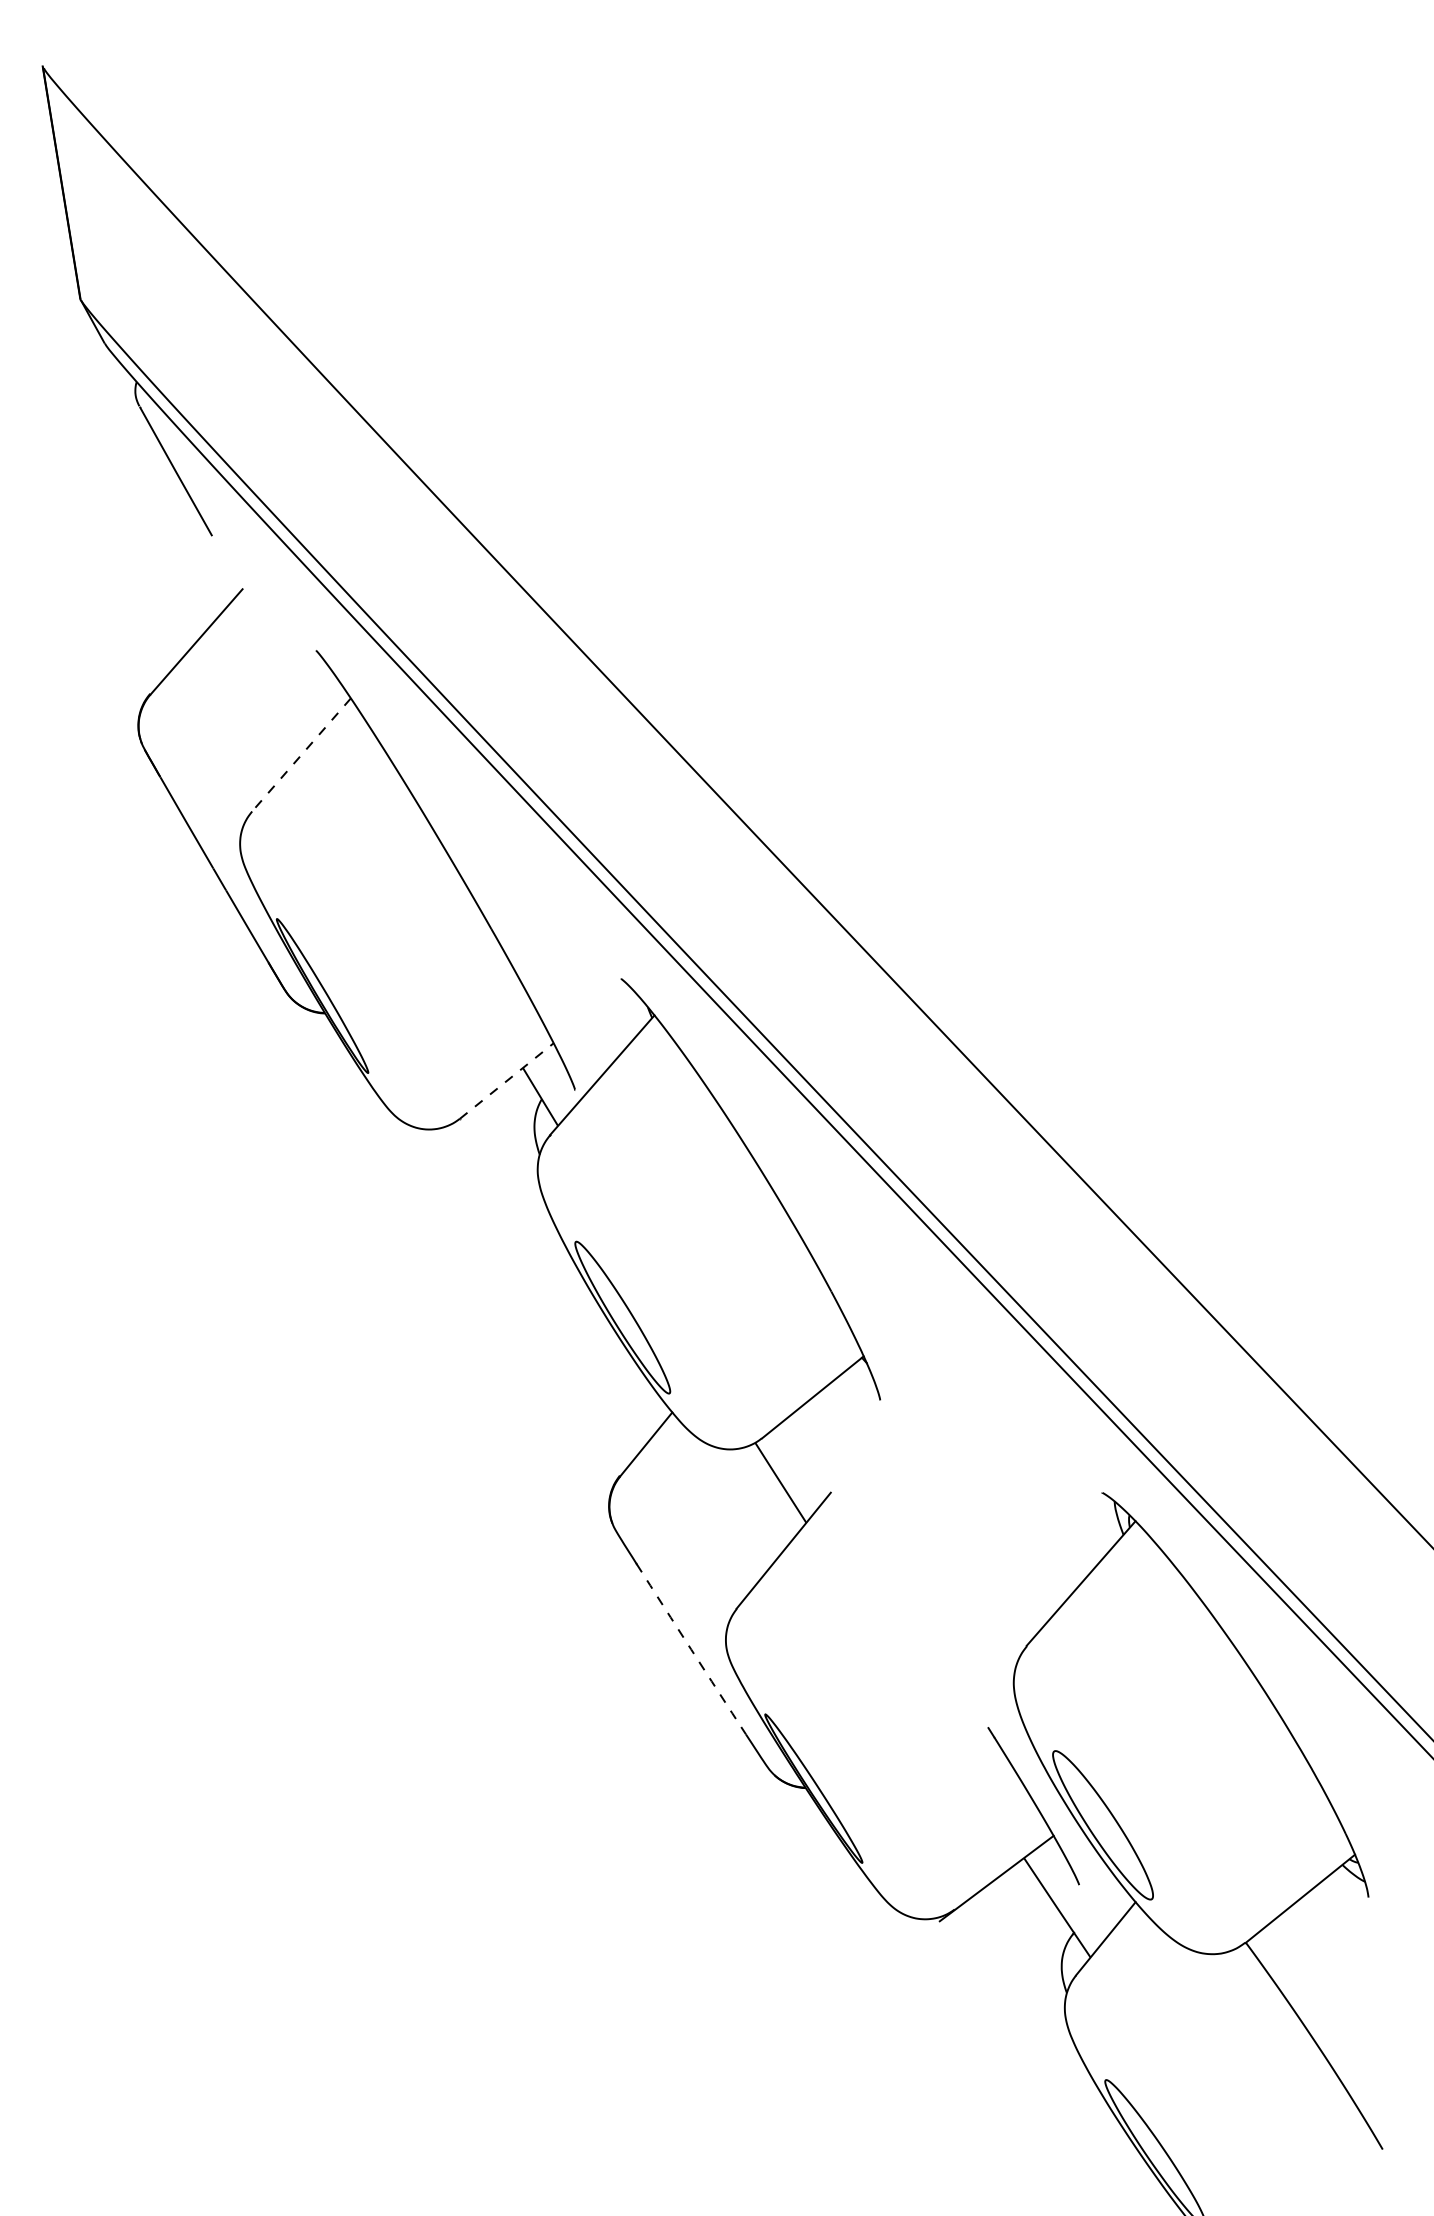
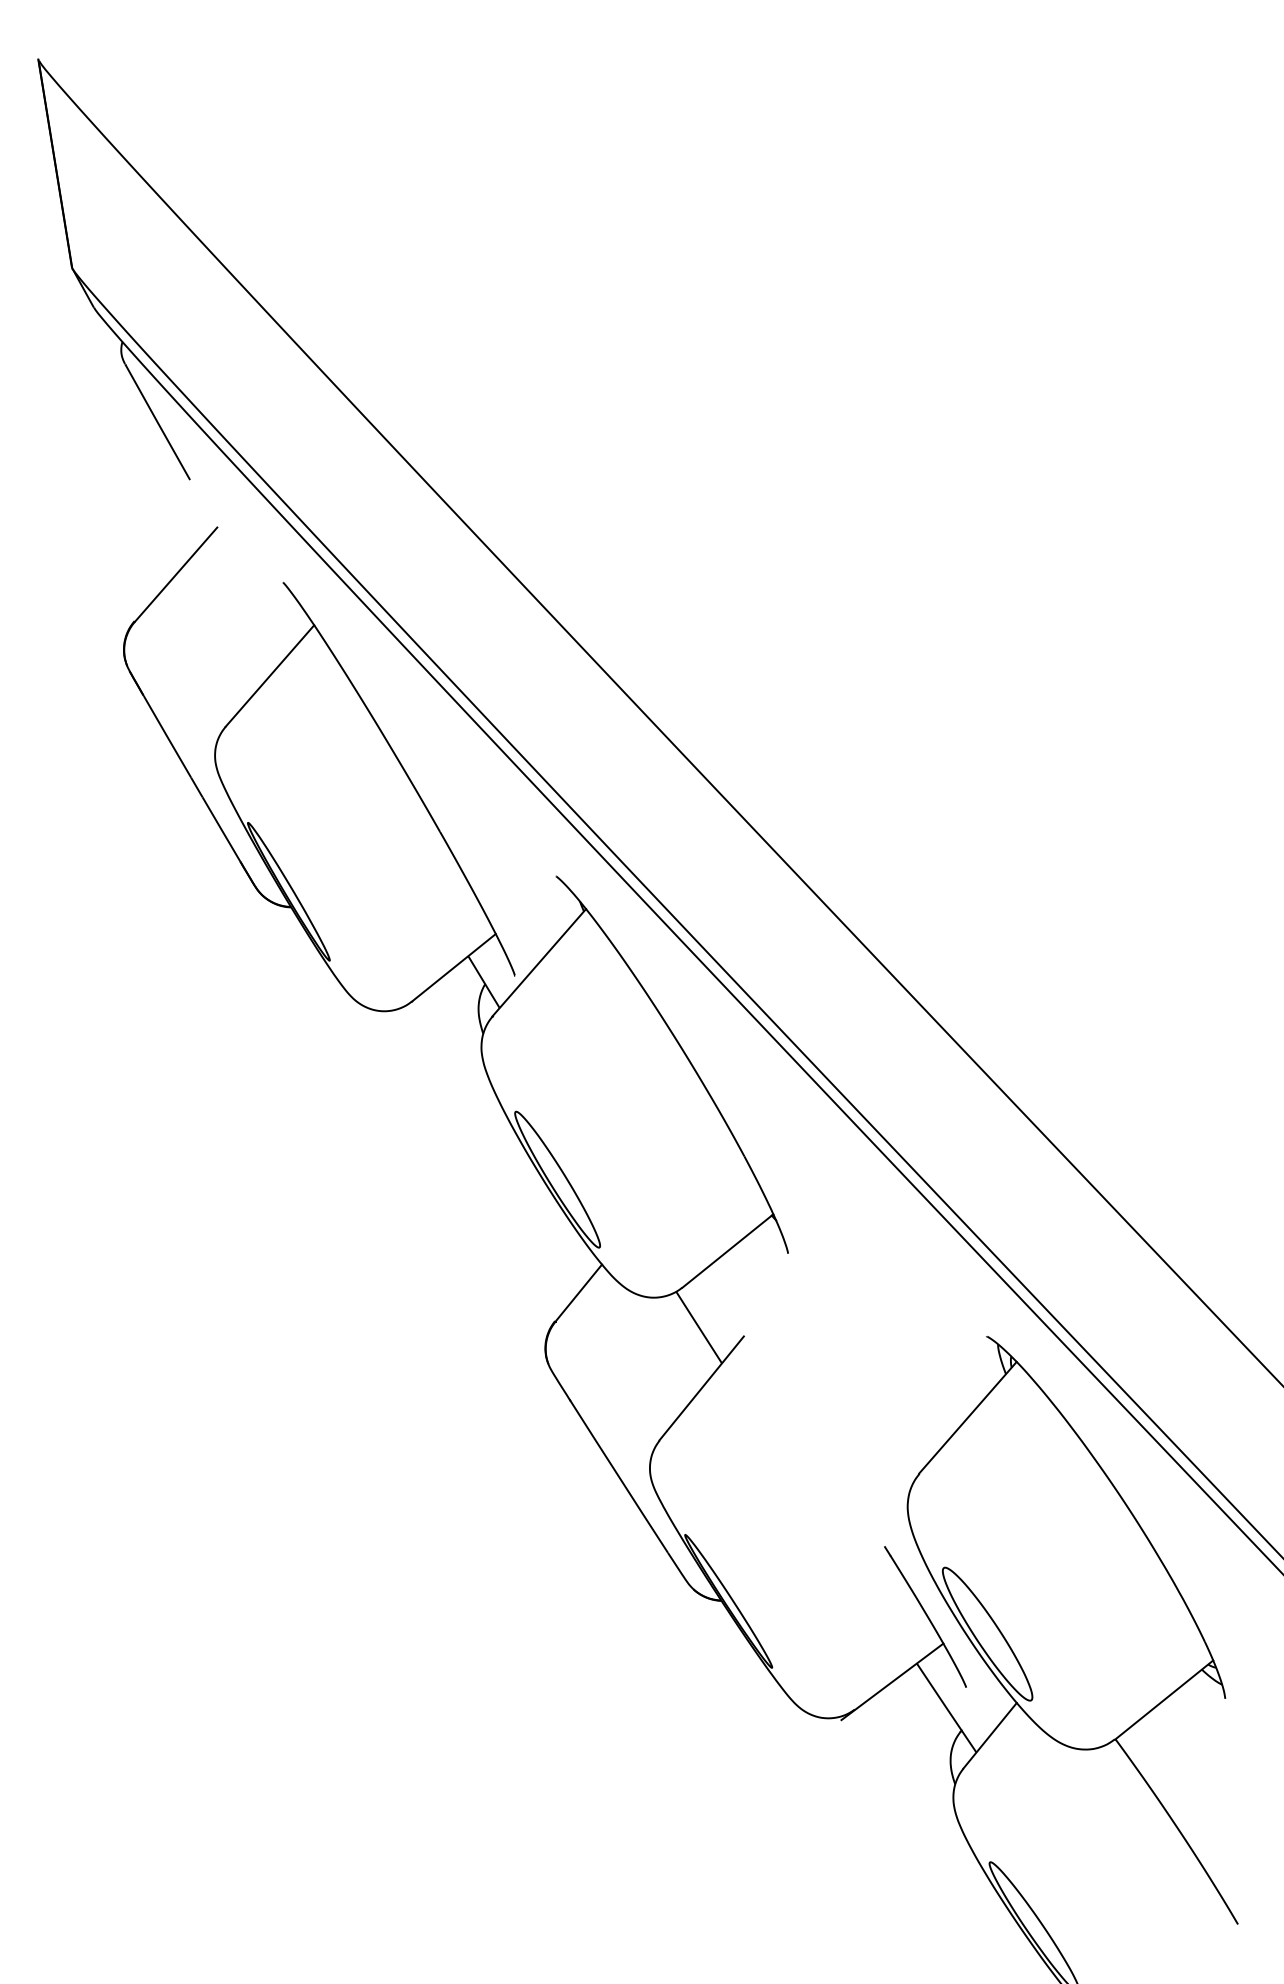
line: (300, 755) -> (269, 676), dashed -> solid
line: (506, 1080) -> (453, 967), dashed -> solid
arc: (690, 1649) -> (618, 1476), dashed -> solid

